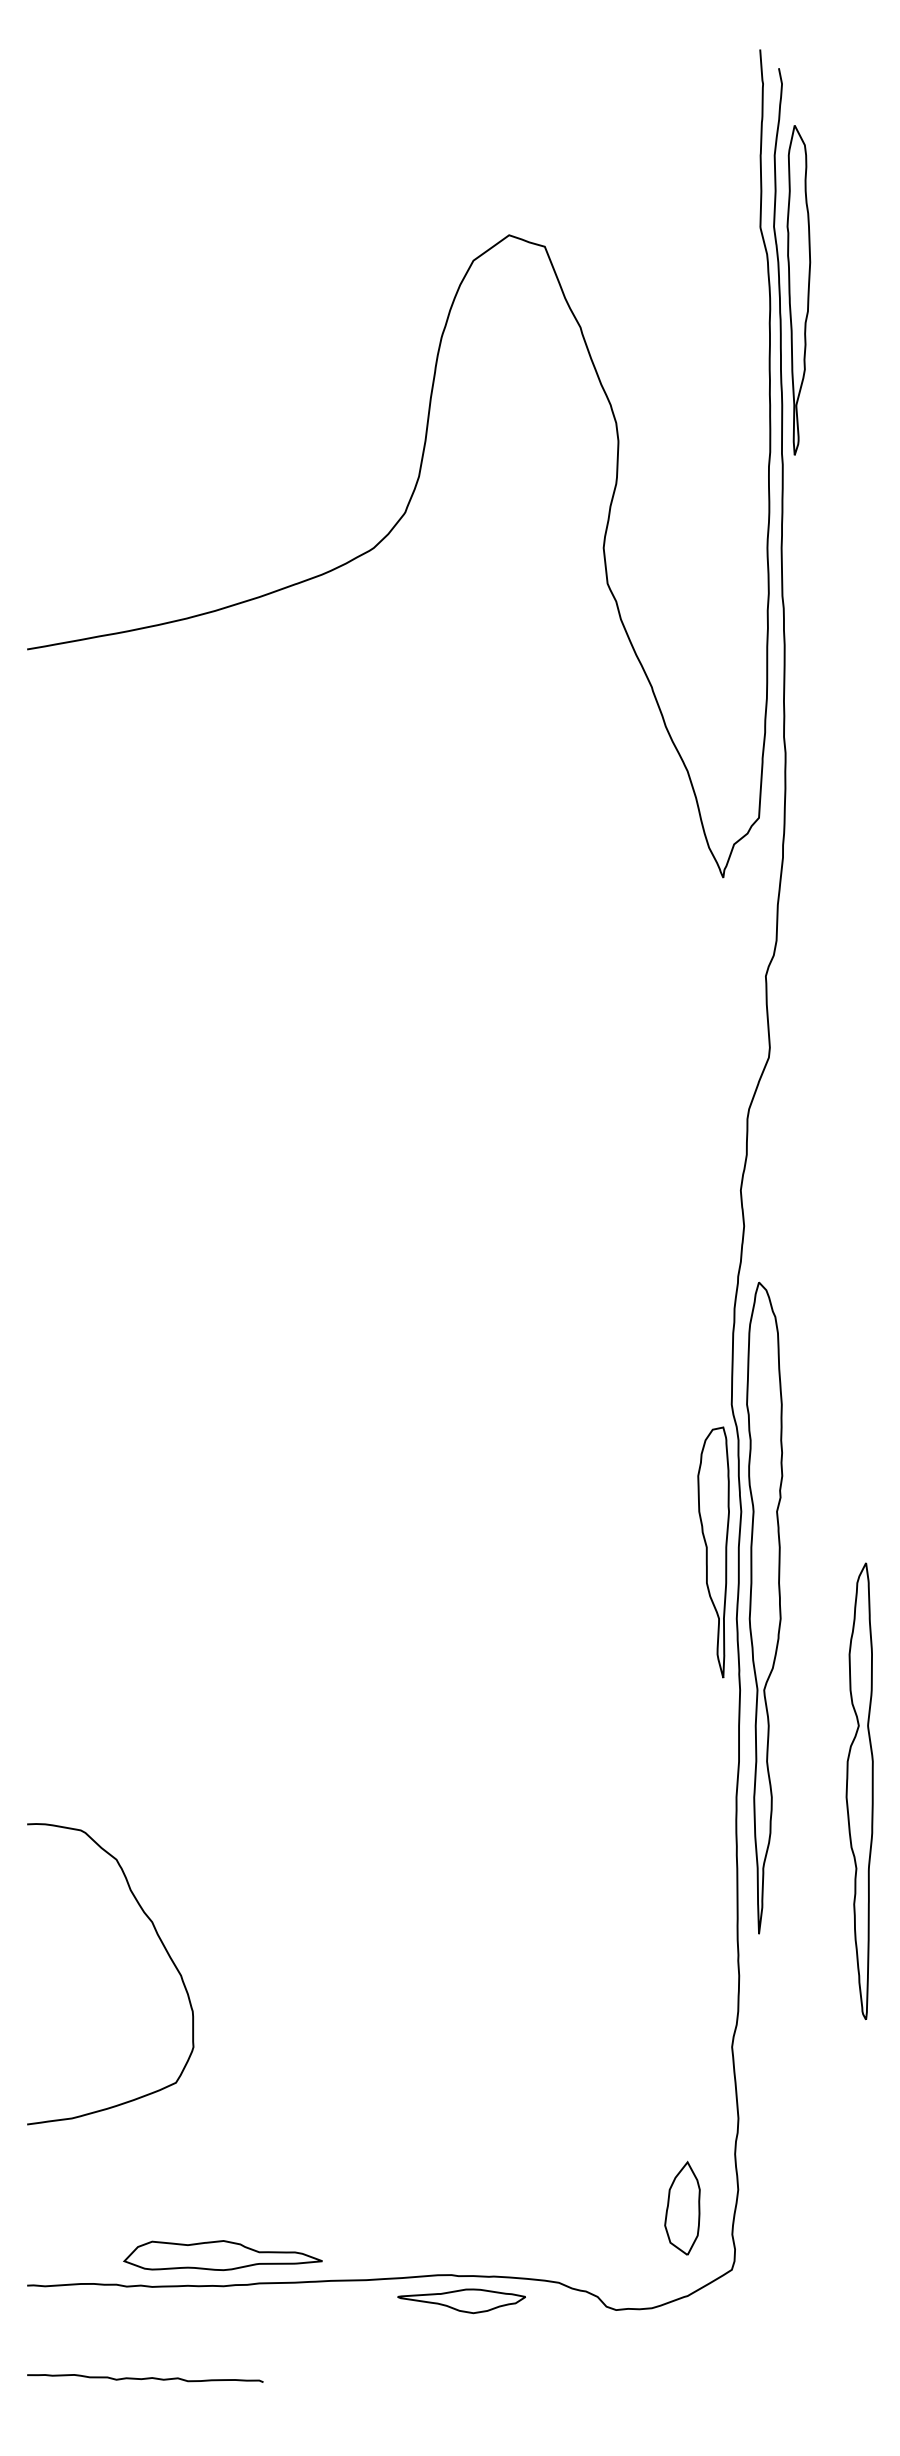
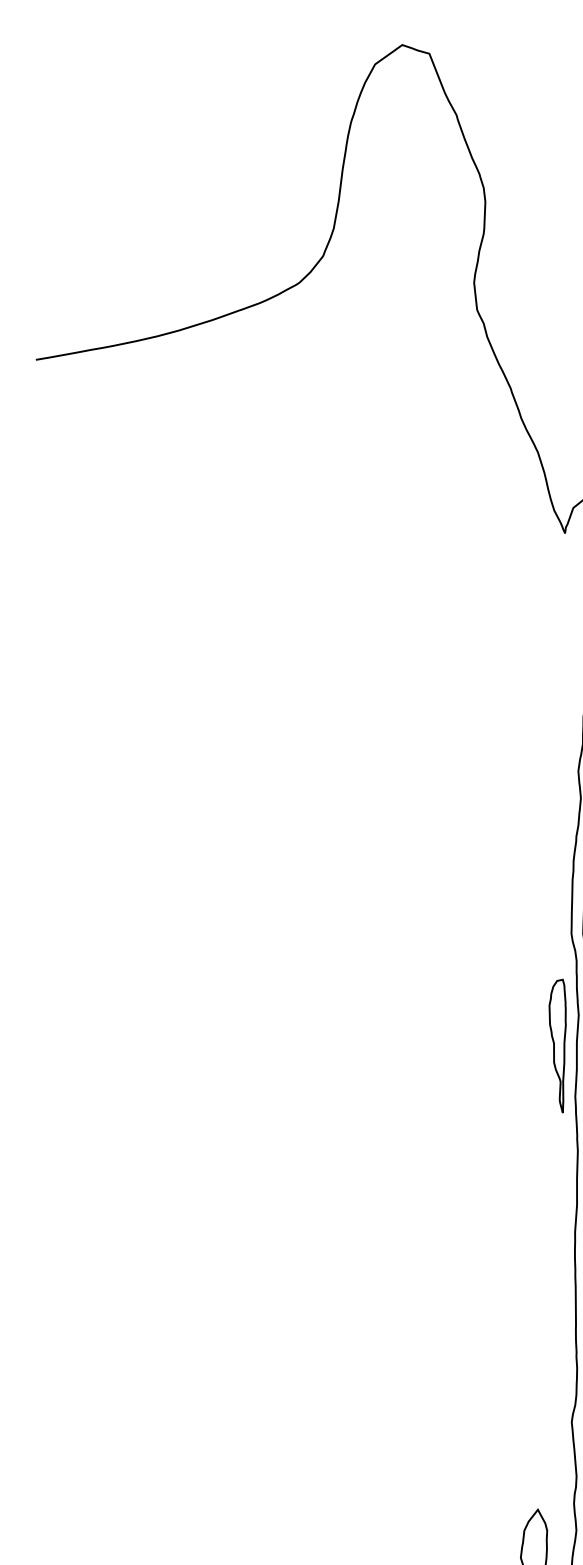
part: (713, 1552) -> (557, 1046), size x0.7
curve: (163, 1947) -> (139, 1346), removed

